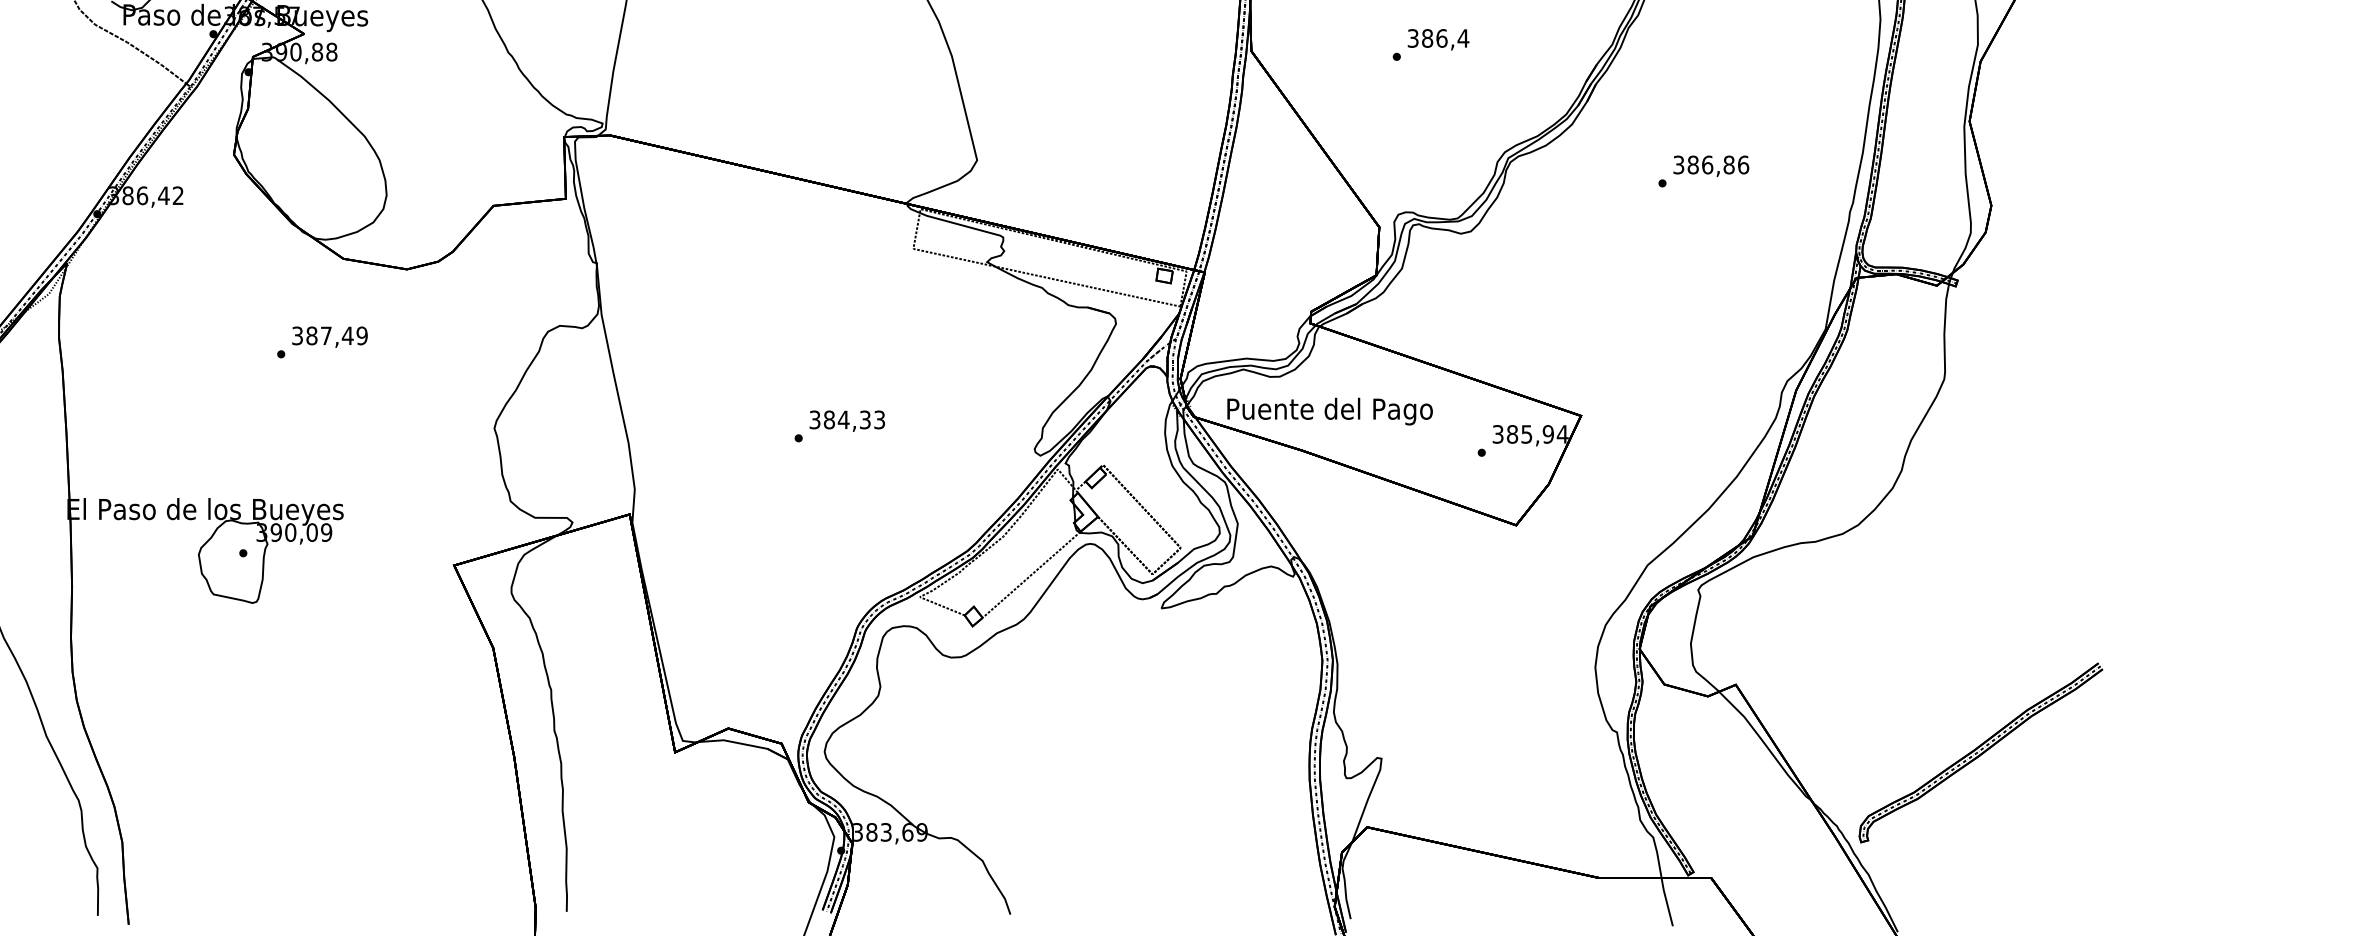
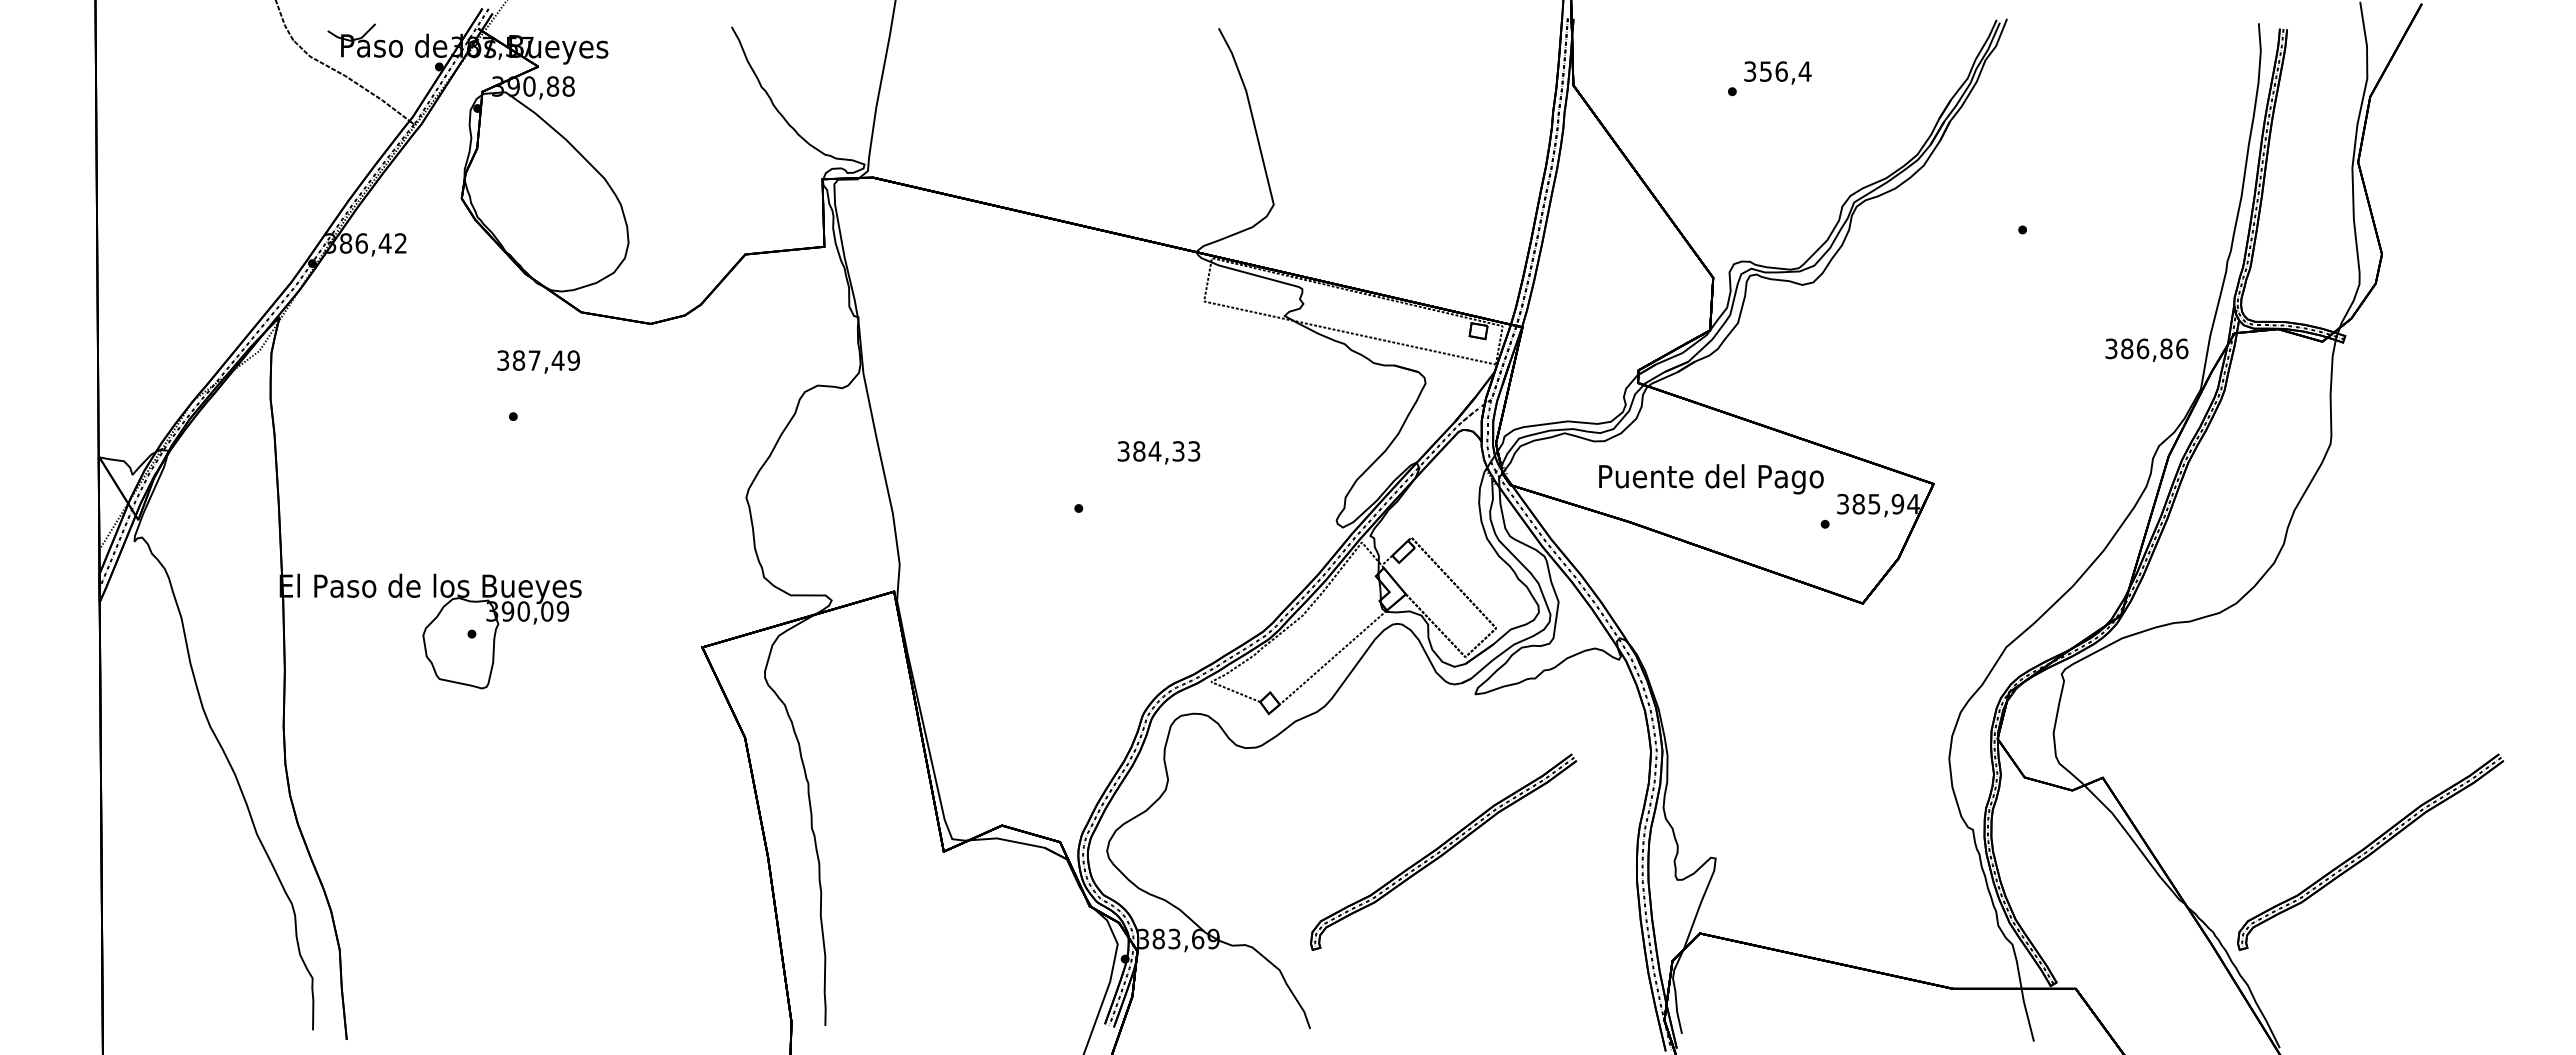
text: (1427, 38) -> (1765, 71), 386,4 -> 356,4
text: (1710, 165) -> (2146, 349), moved
text: (329, 336) -> (538, 361), moved
text: (1330, 411) -> (1711, 479), moved
text: (846, 420) -> (1158, 452), moved
part: (1132, 752) -> (1443, 851), added

